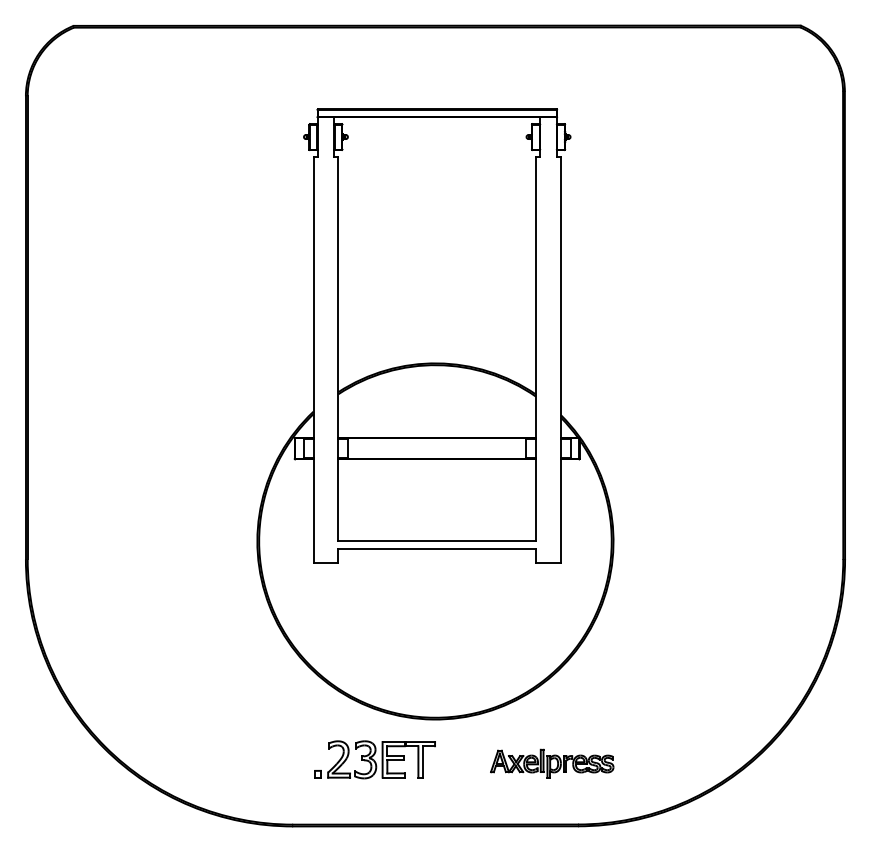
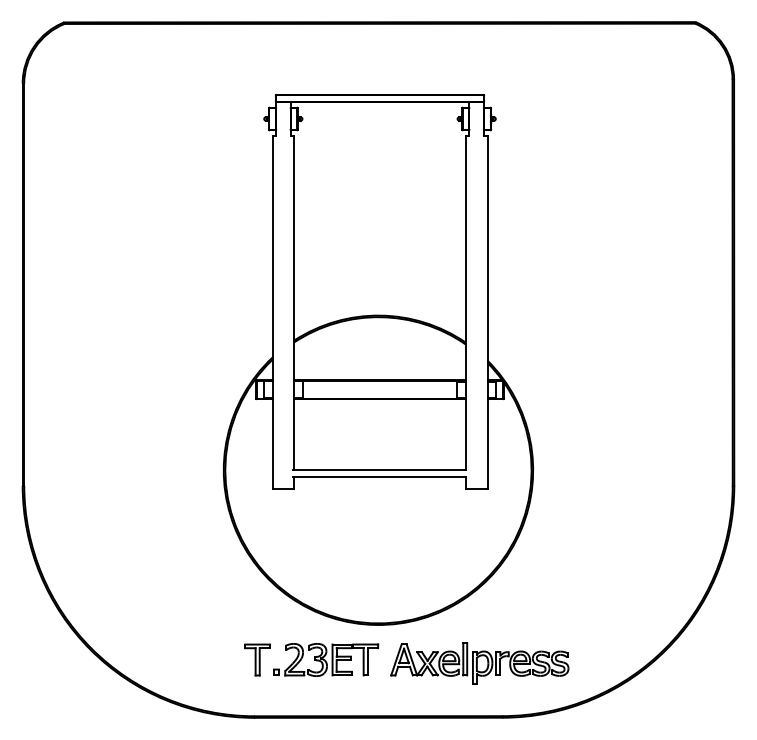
part: (296, 759) -> (257, 659), added
part: (551, 763) -> (479, 663), size x1.67

